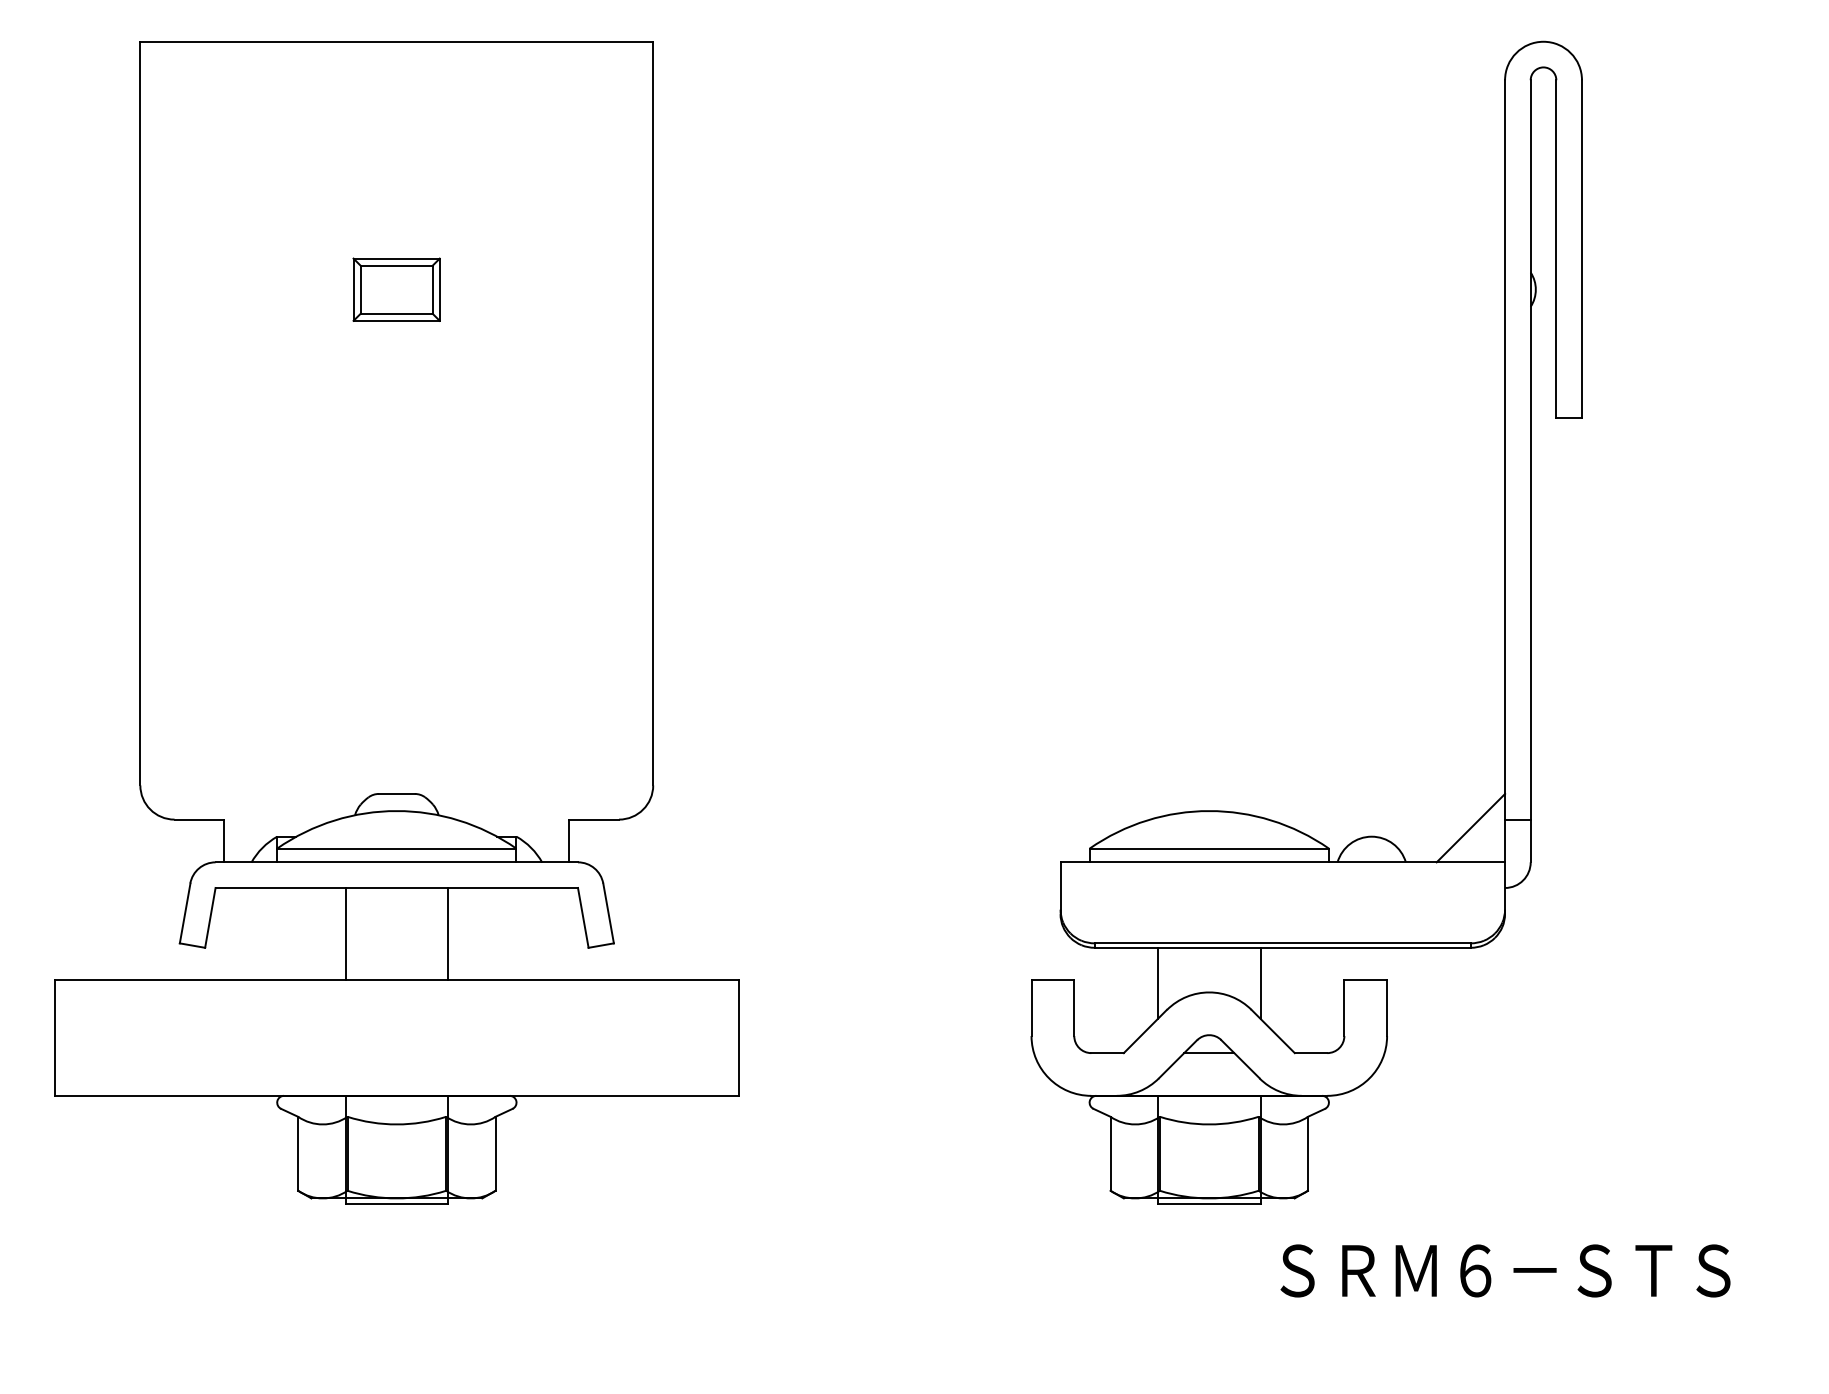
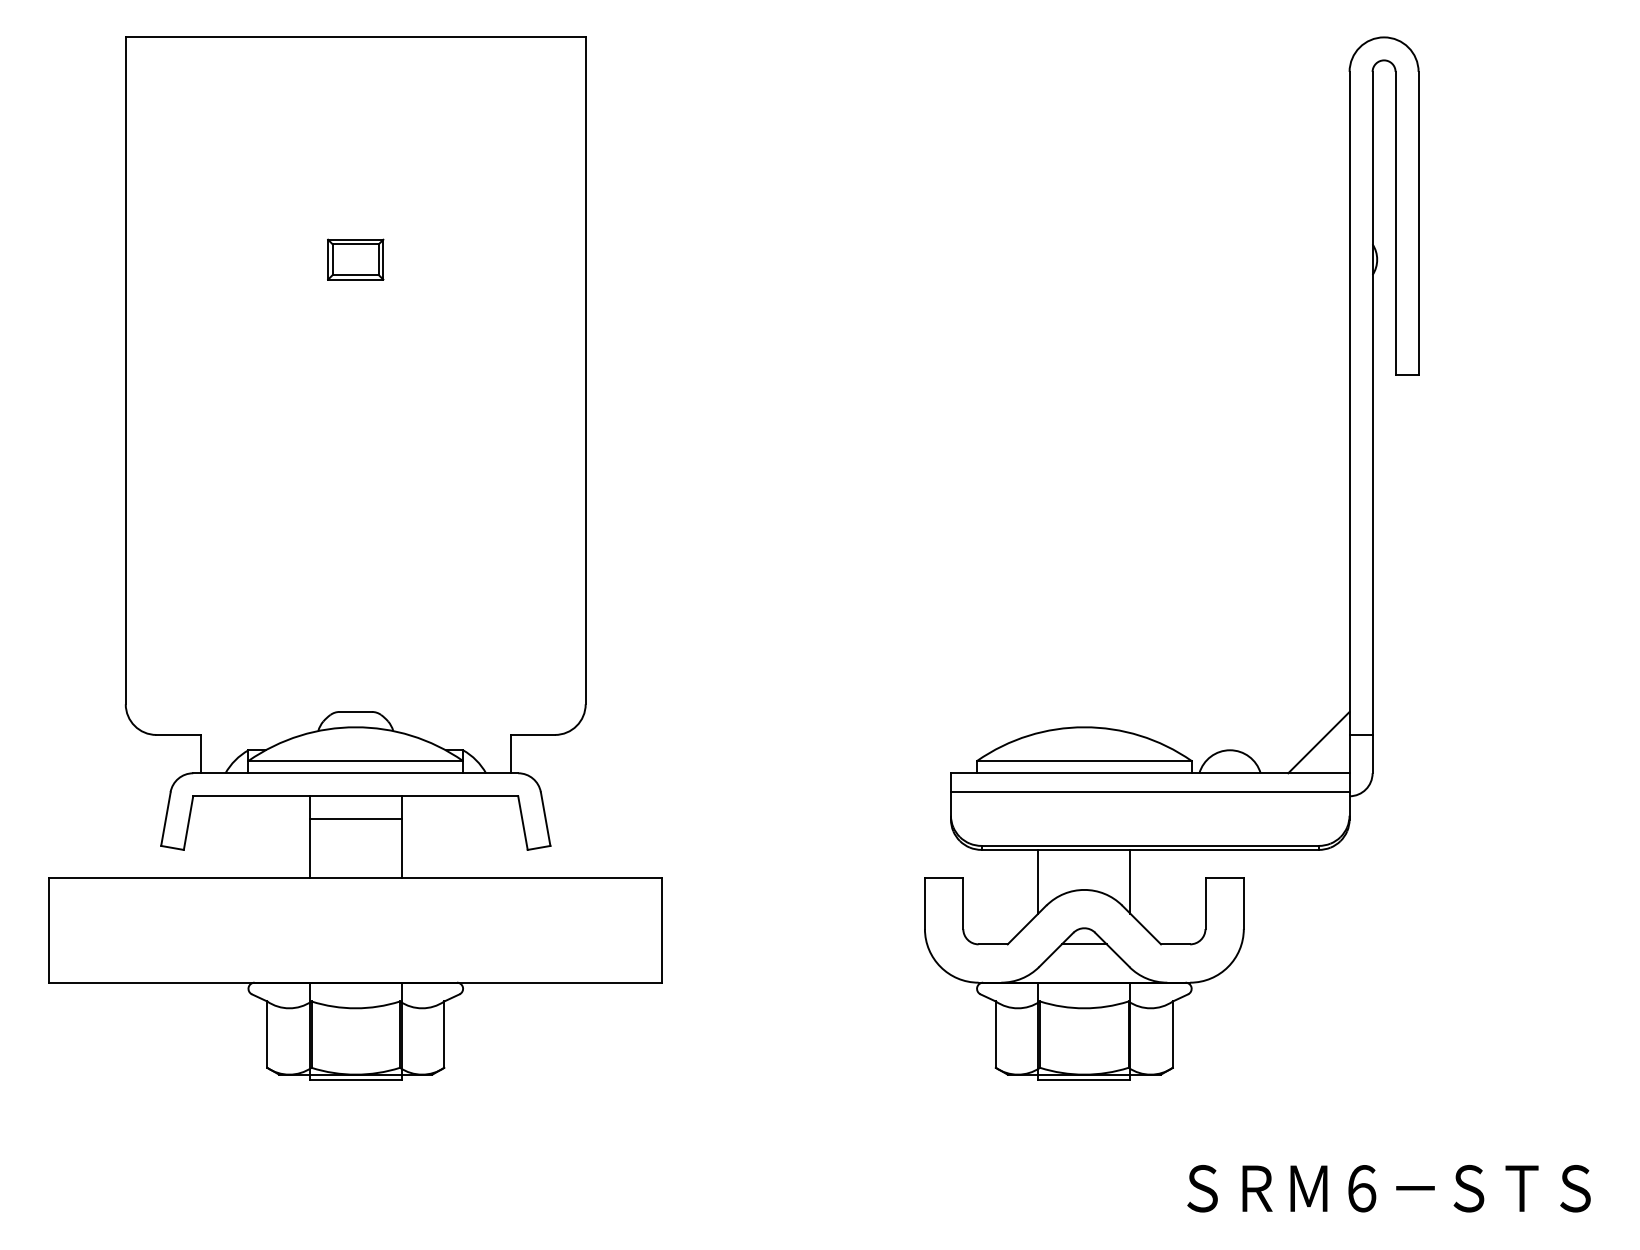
part: (396, 289) -> (355, 259), size x0.71
line: (1283, 883) -> (1150, 792), added
line: (396, 913) -> (355, 819), added
text: (1504, 1270) -> (1388, 1188), moved

